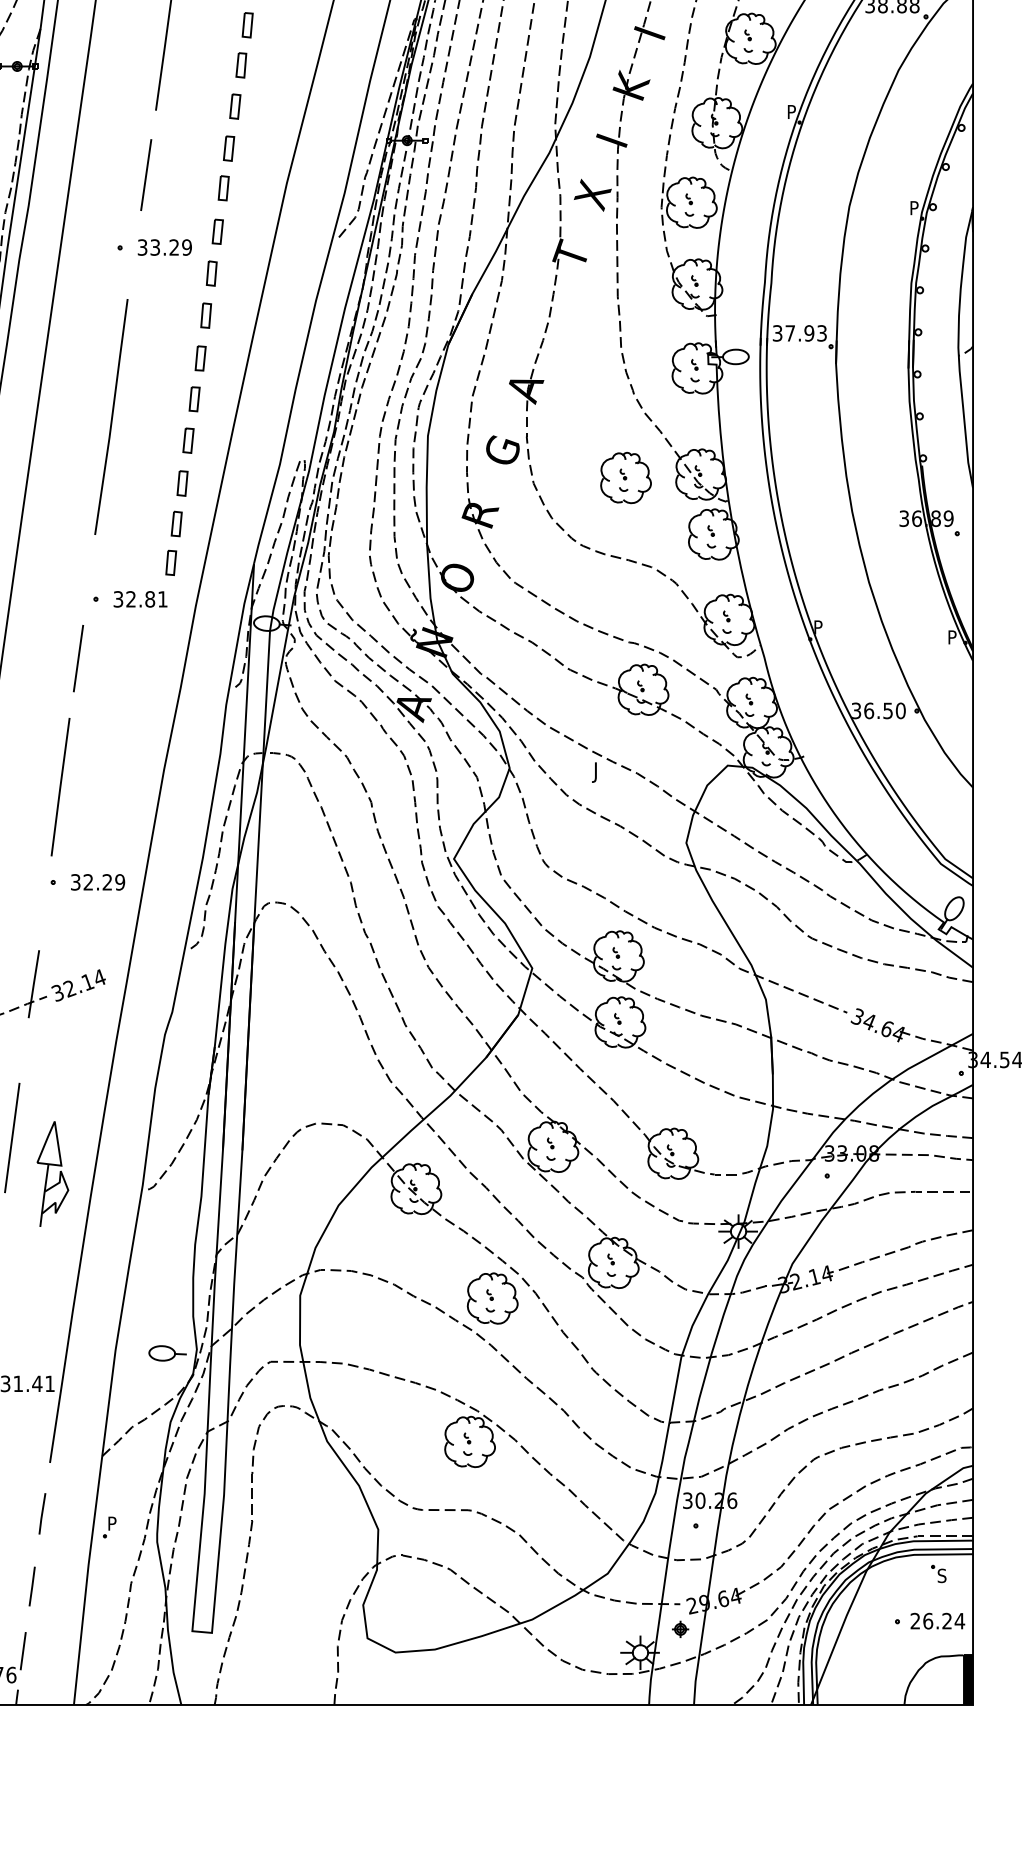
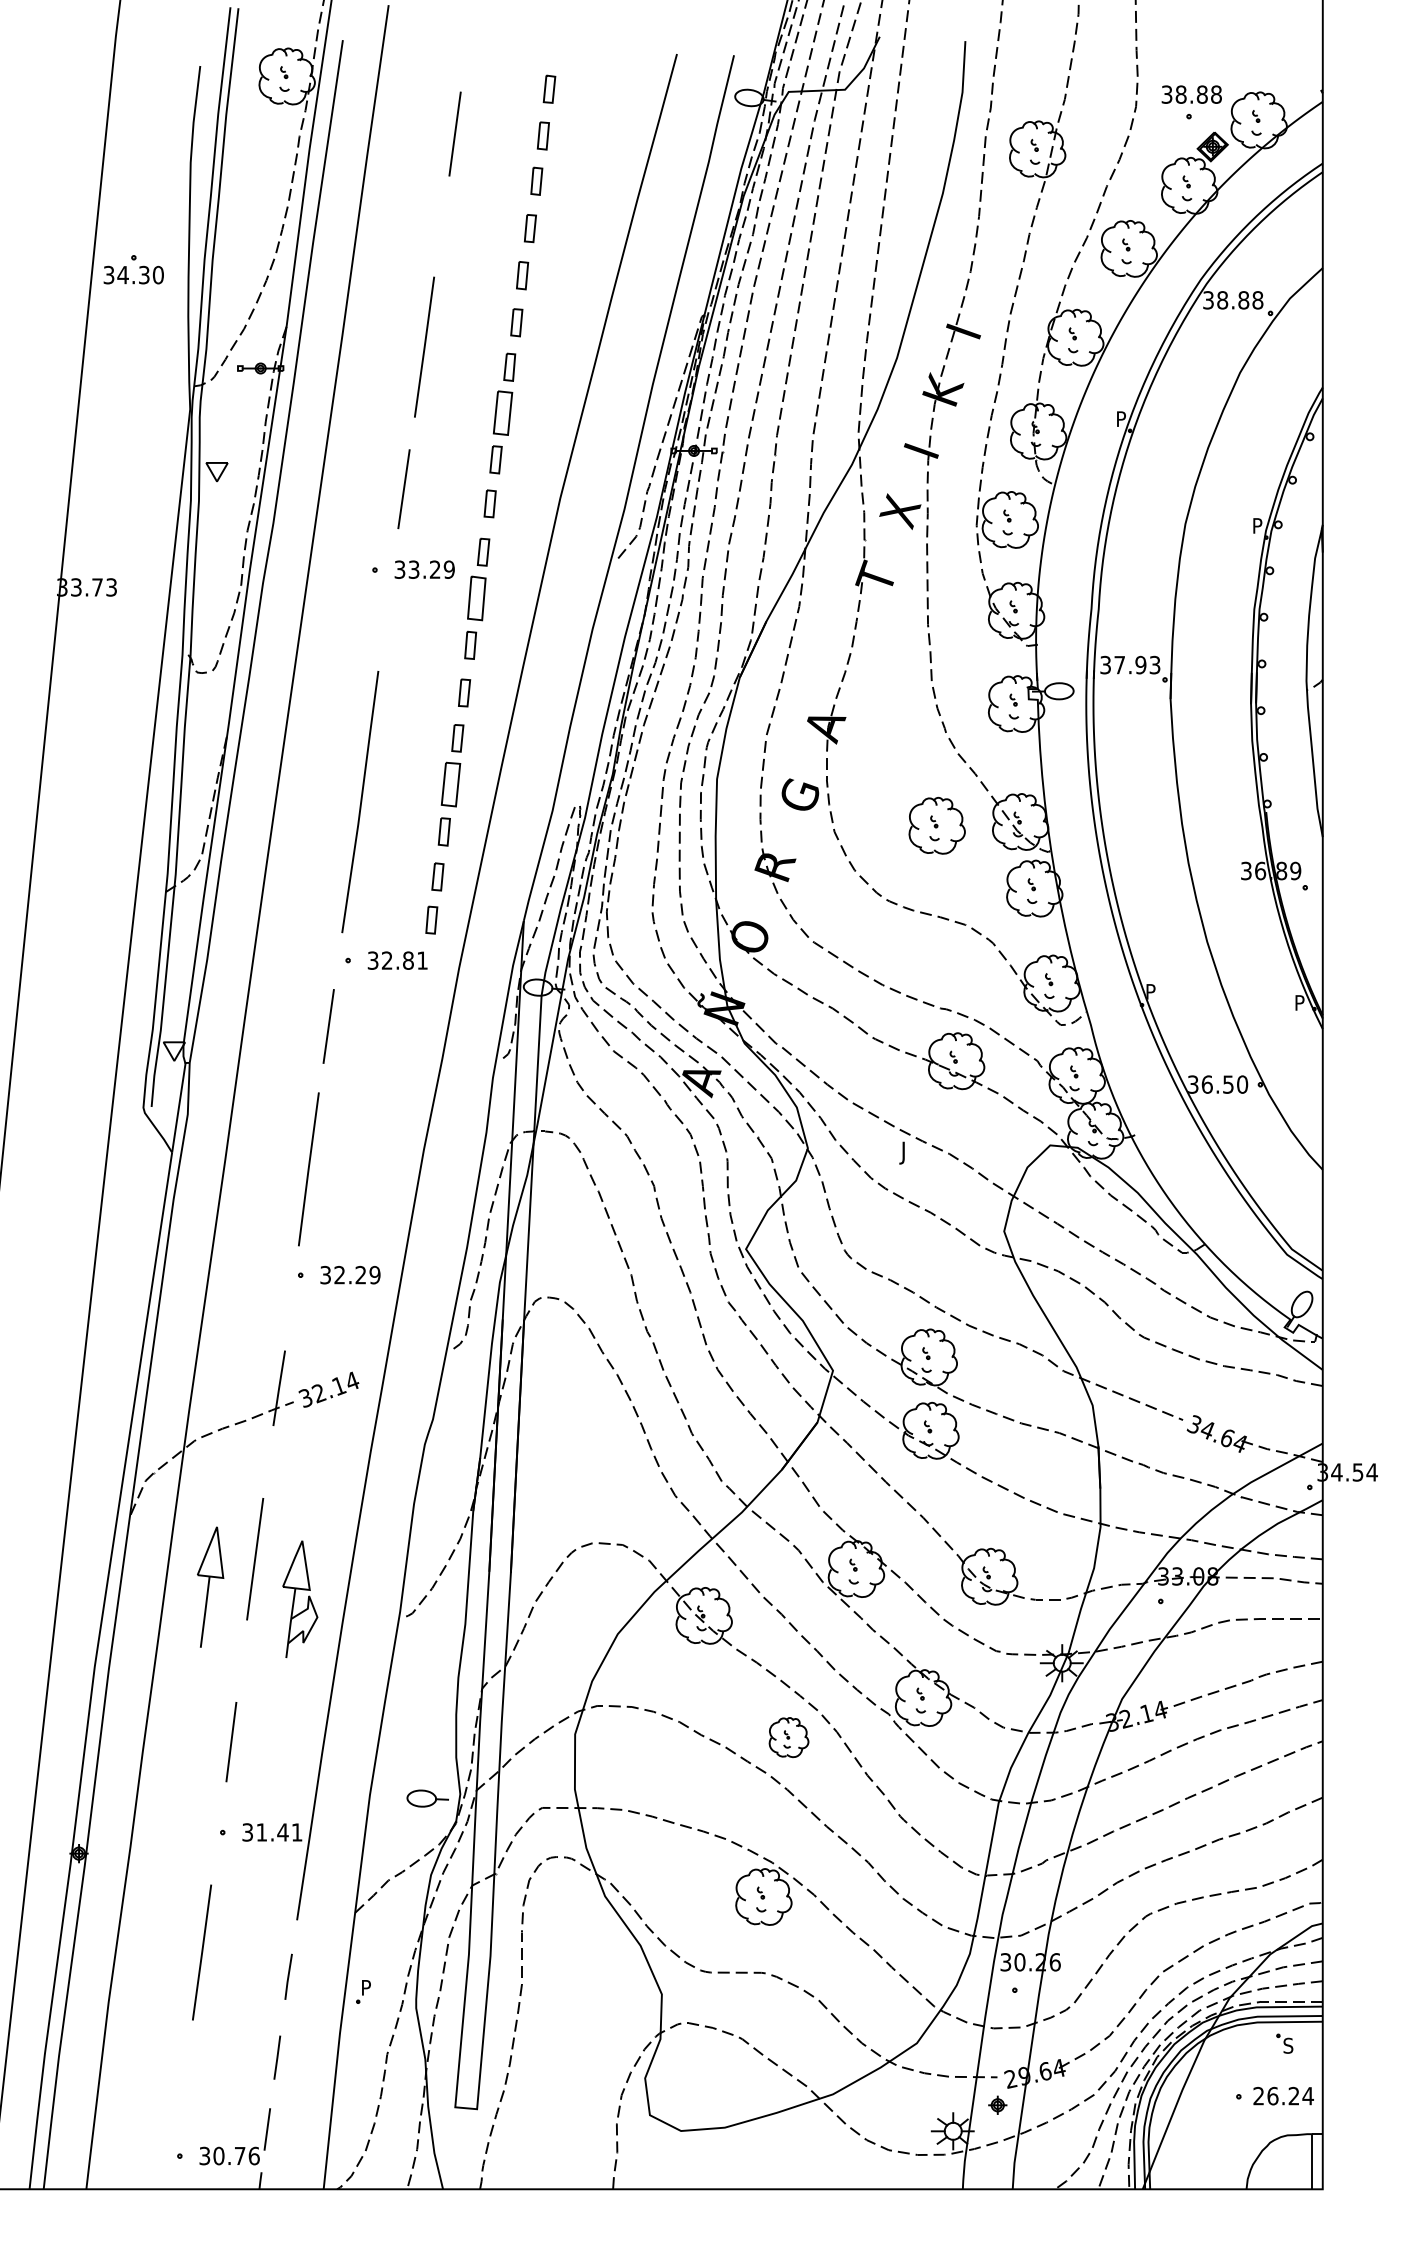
part: (234, 106) -> (502, 412), size x1.6
part: (211, 273) -> (476, 598), size x1.6
line: (111, 417) -> (360, 802), moved
part: (188, 439) -> (450, 783), size x1.6
part: (492, 1298) -> (788, 1737), size x0.7
fill: (968, 1679) -> (1317, 2161), removed

